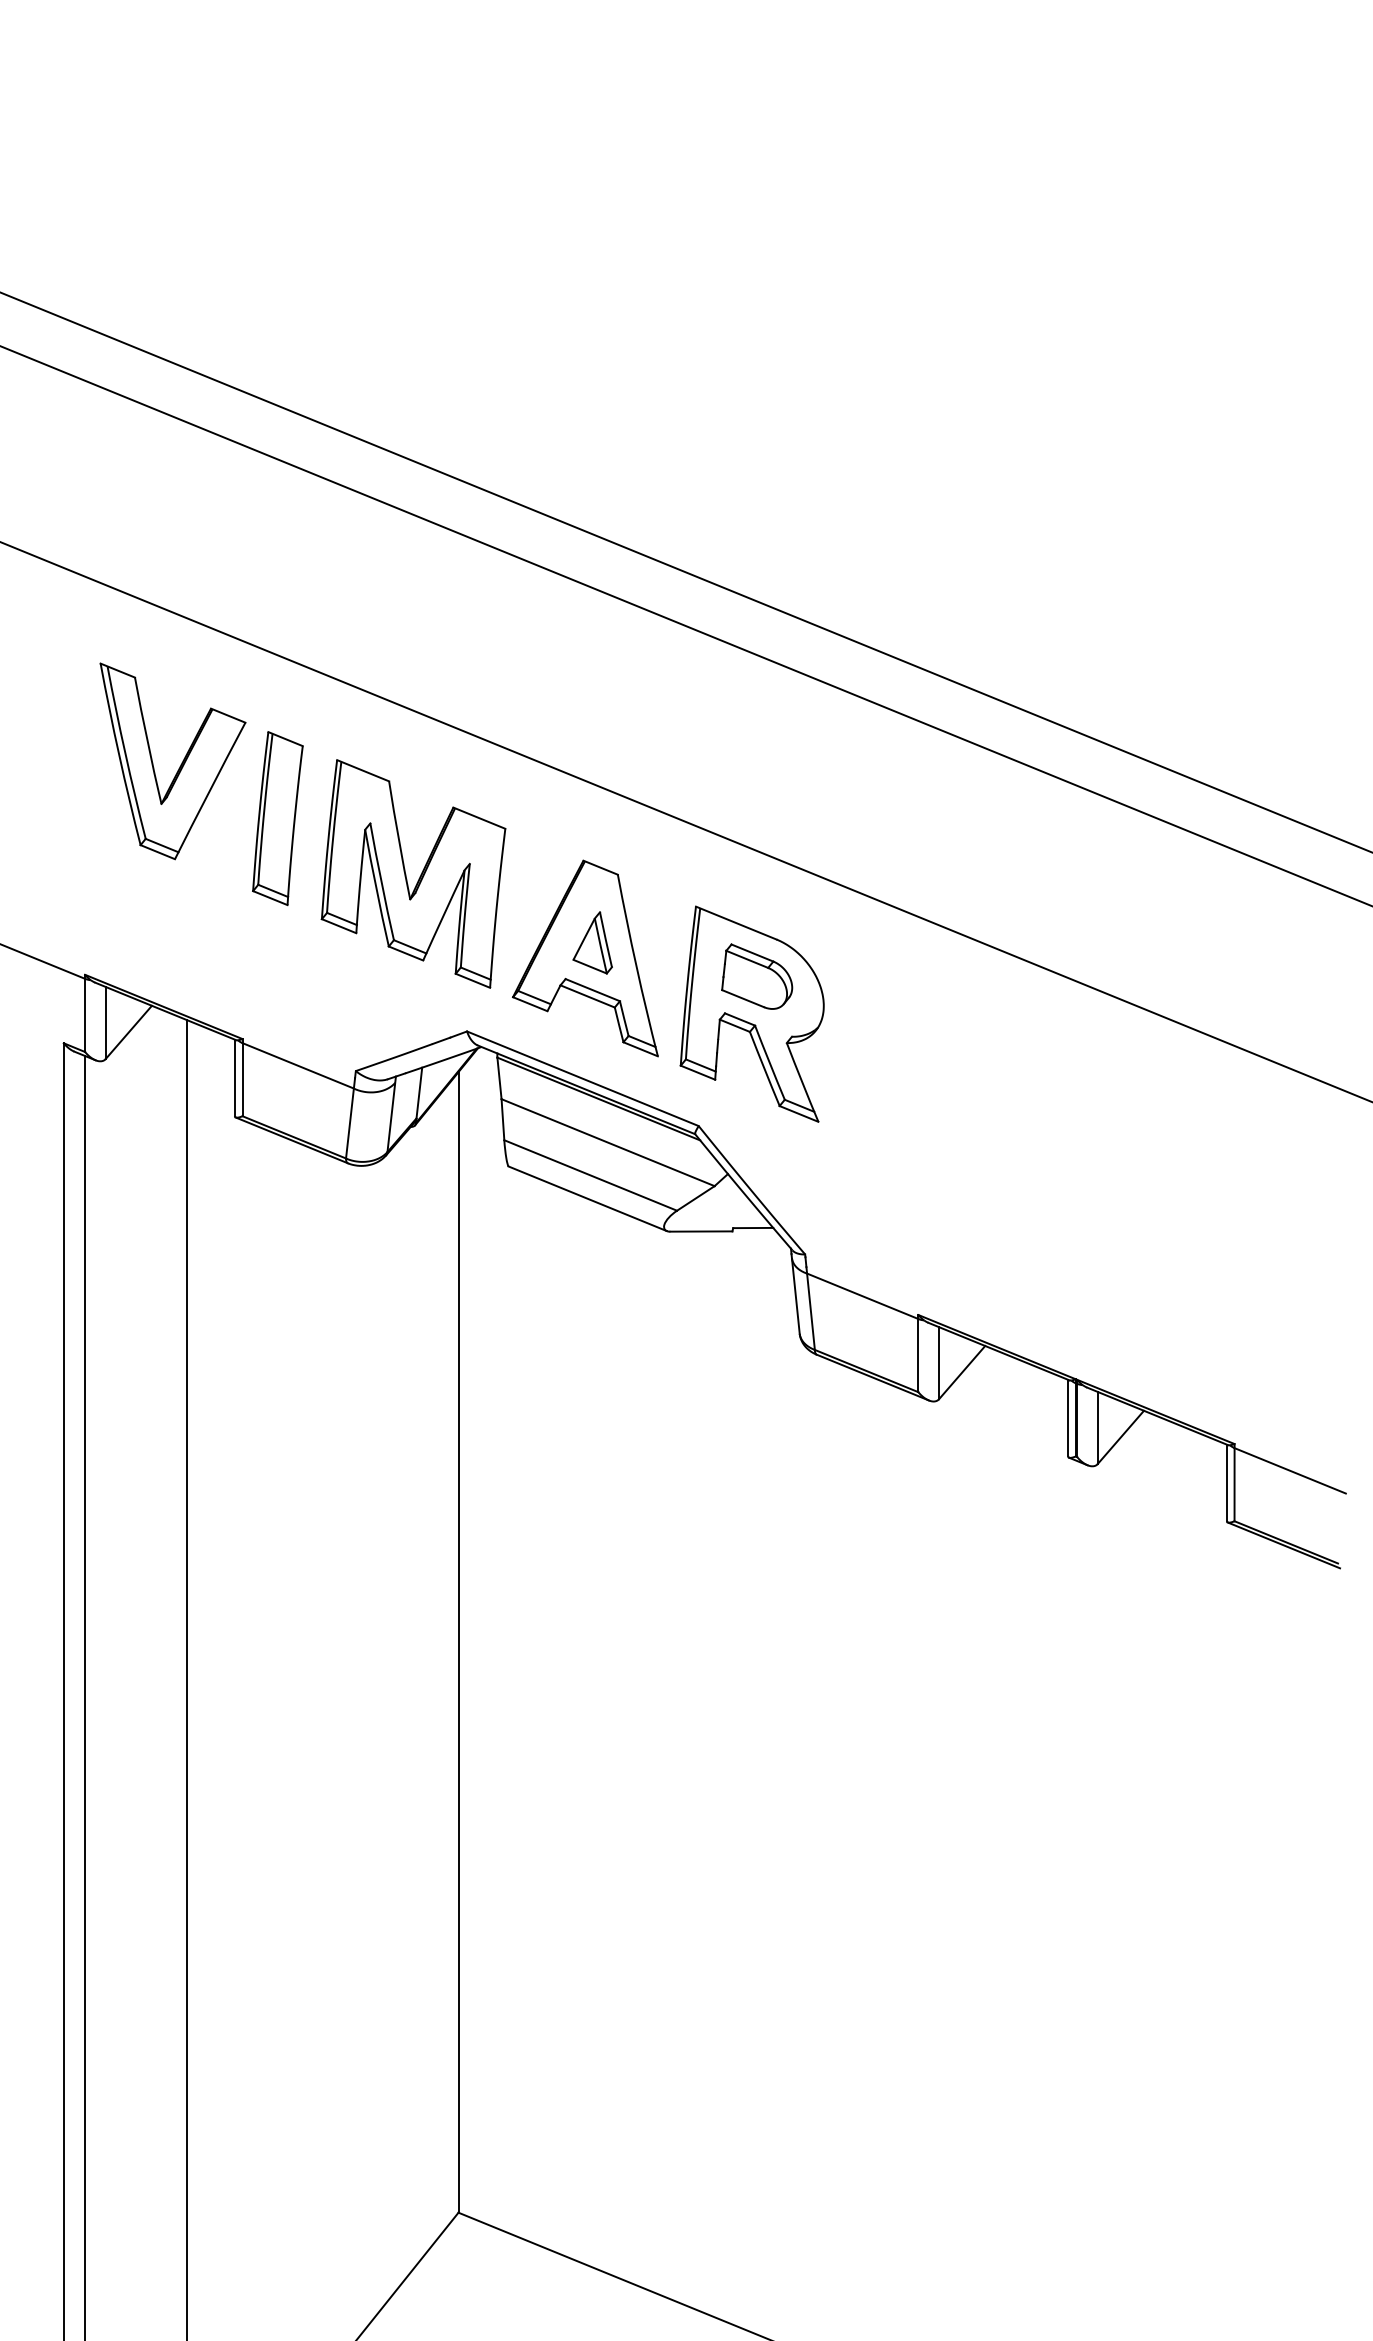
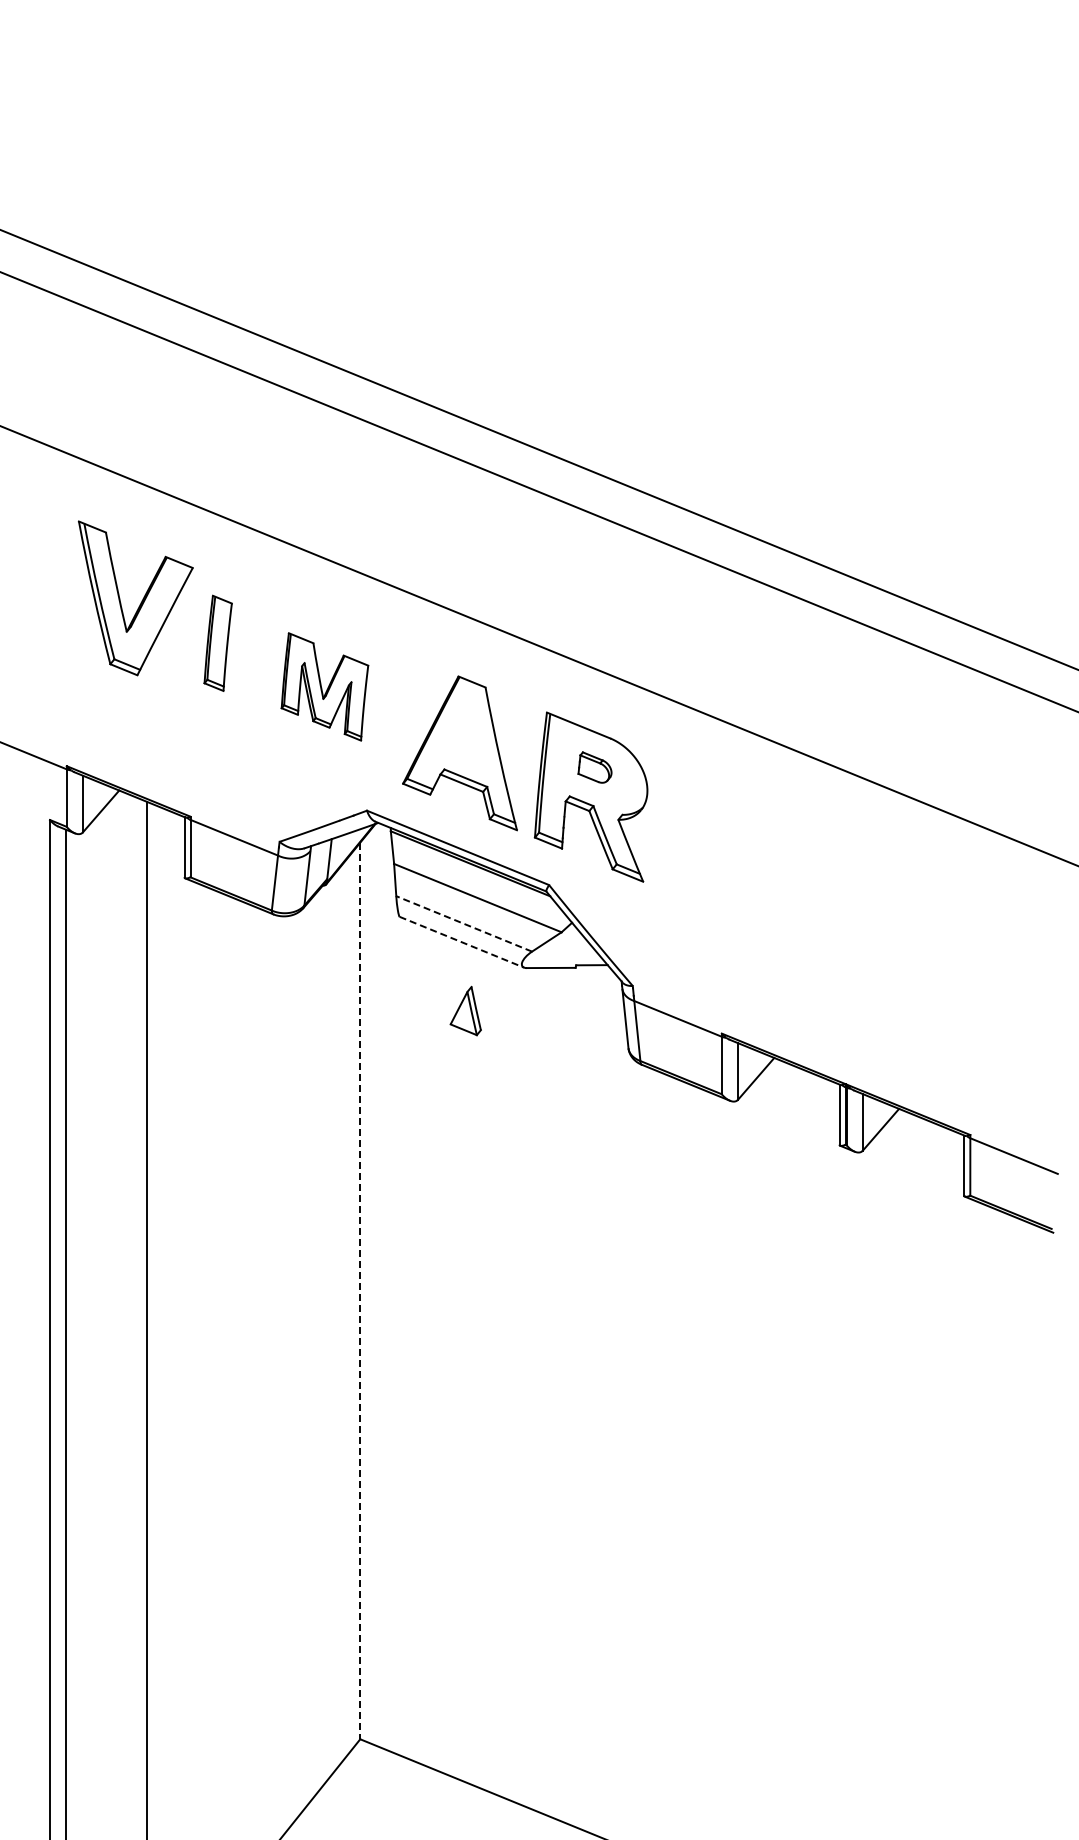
part: (276, 818) -> (217, 643), size x0.7
part: (412, 873) -> (324, 686), size x0.6
part: (592, 942) -> (465, 1010), moved
part: (756, 976) -> (594, 767), size x0.6
line: (589, 1174) -> (463, 923), solid -> dashed
line: (588, 1199) -> (462, 942), solid -> dashed
line: (458, 1643) -> (360, 1291), solid -> dashed

